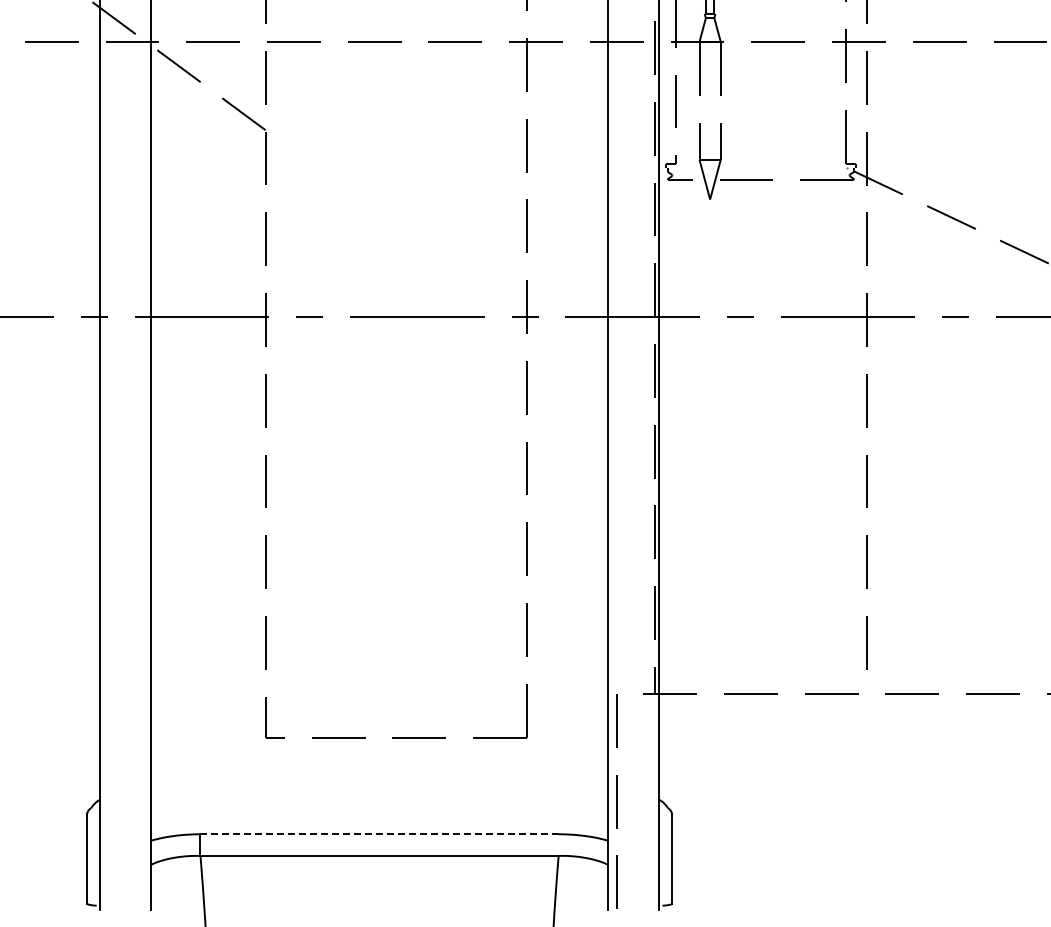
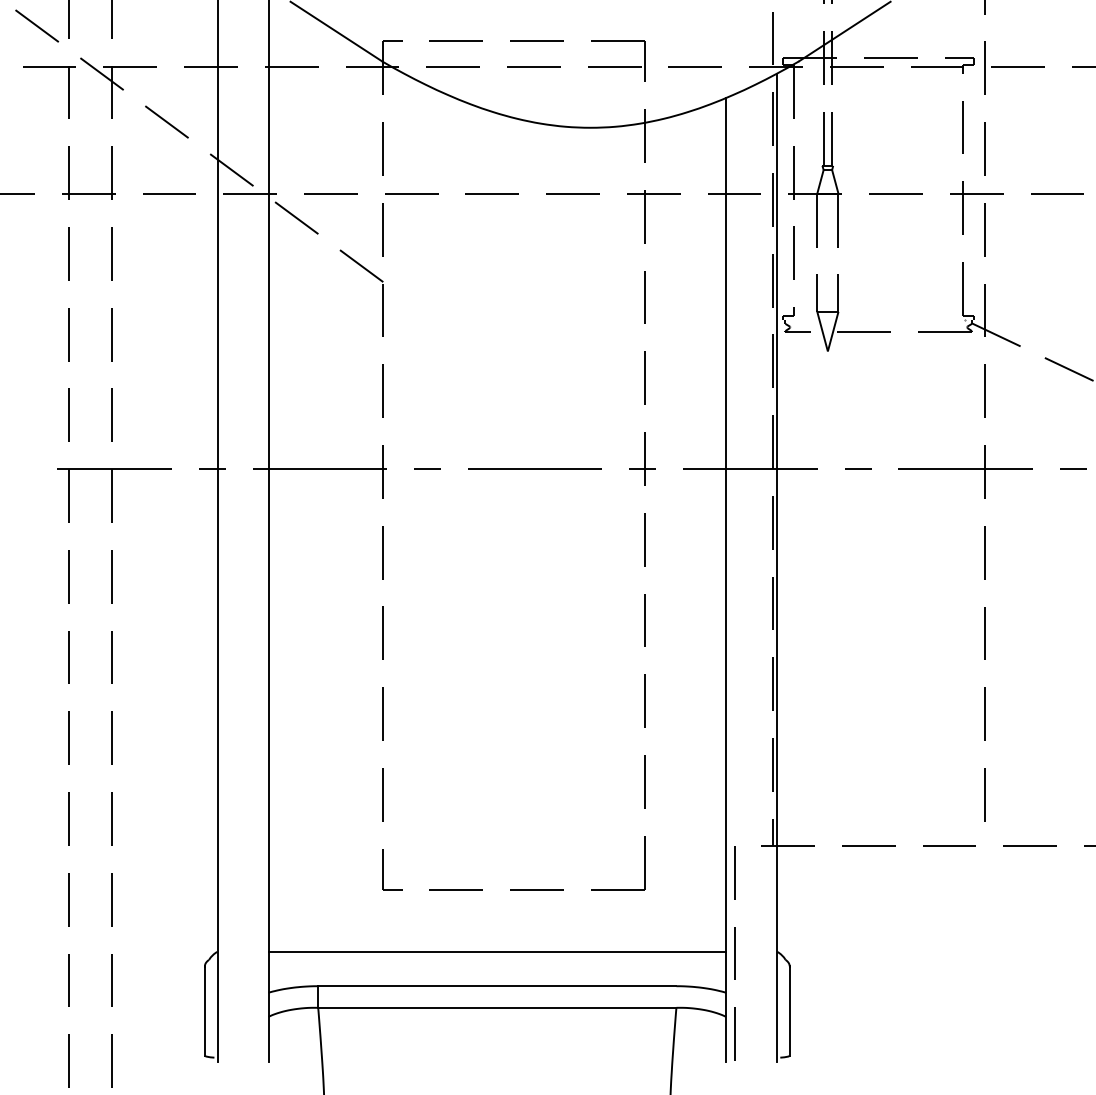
line: (379, 799) -> (497, 951), added
line: (379, 834) -> (497, 986), dashed -> solid

